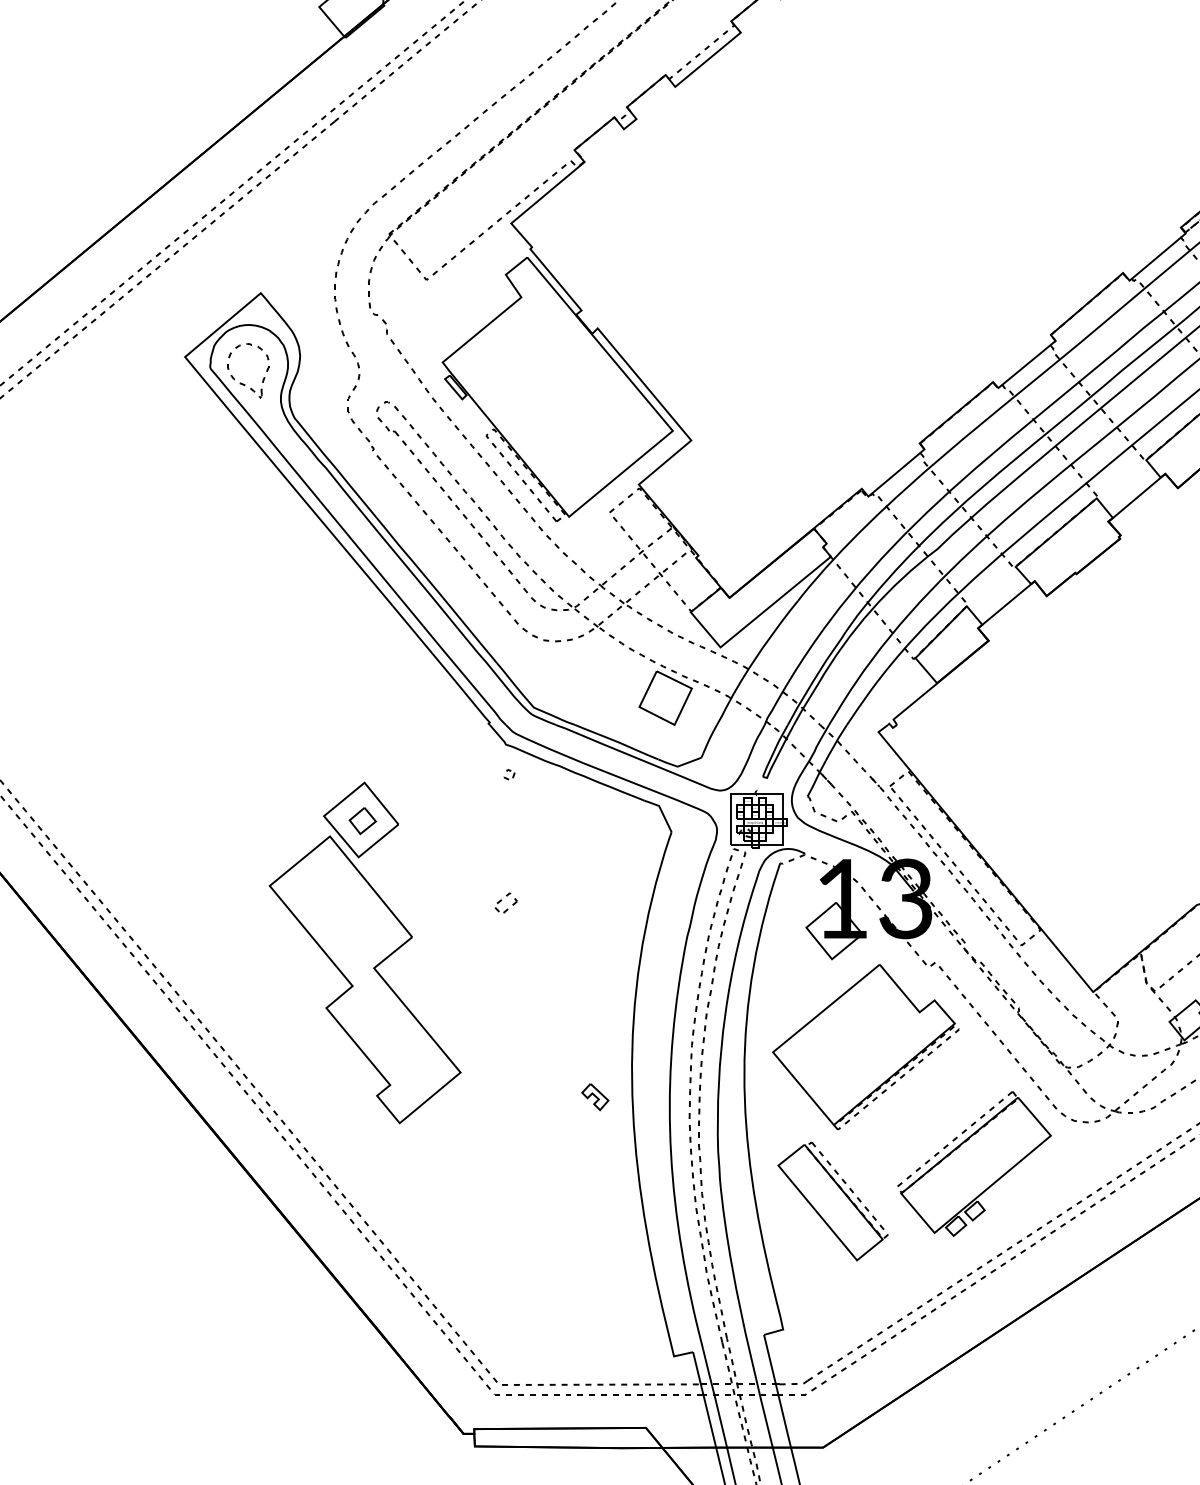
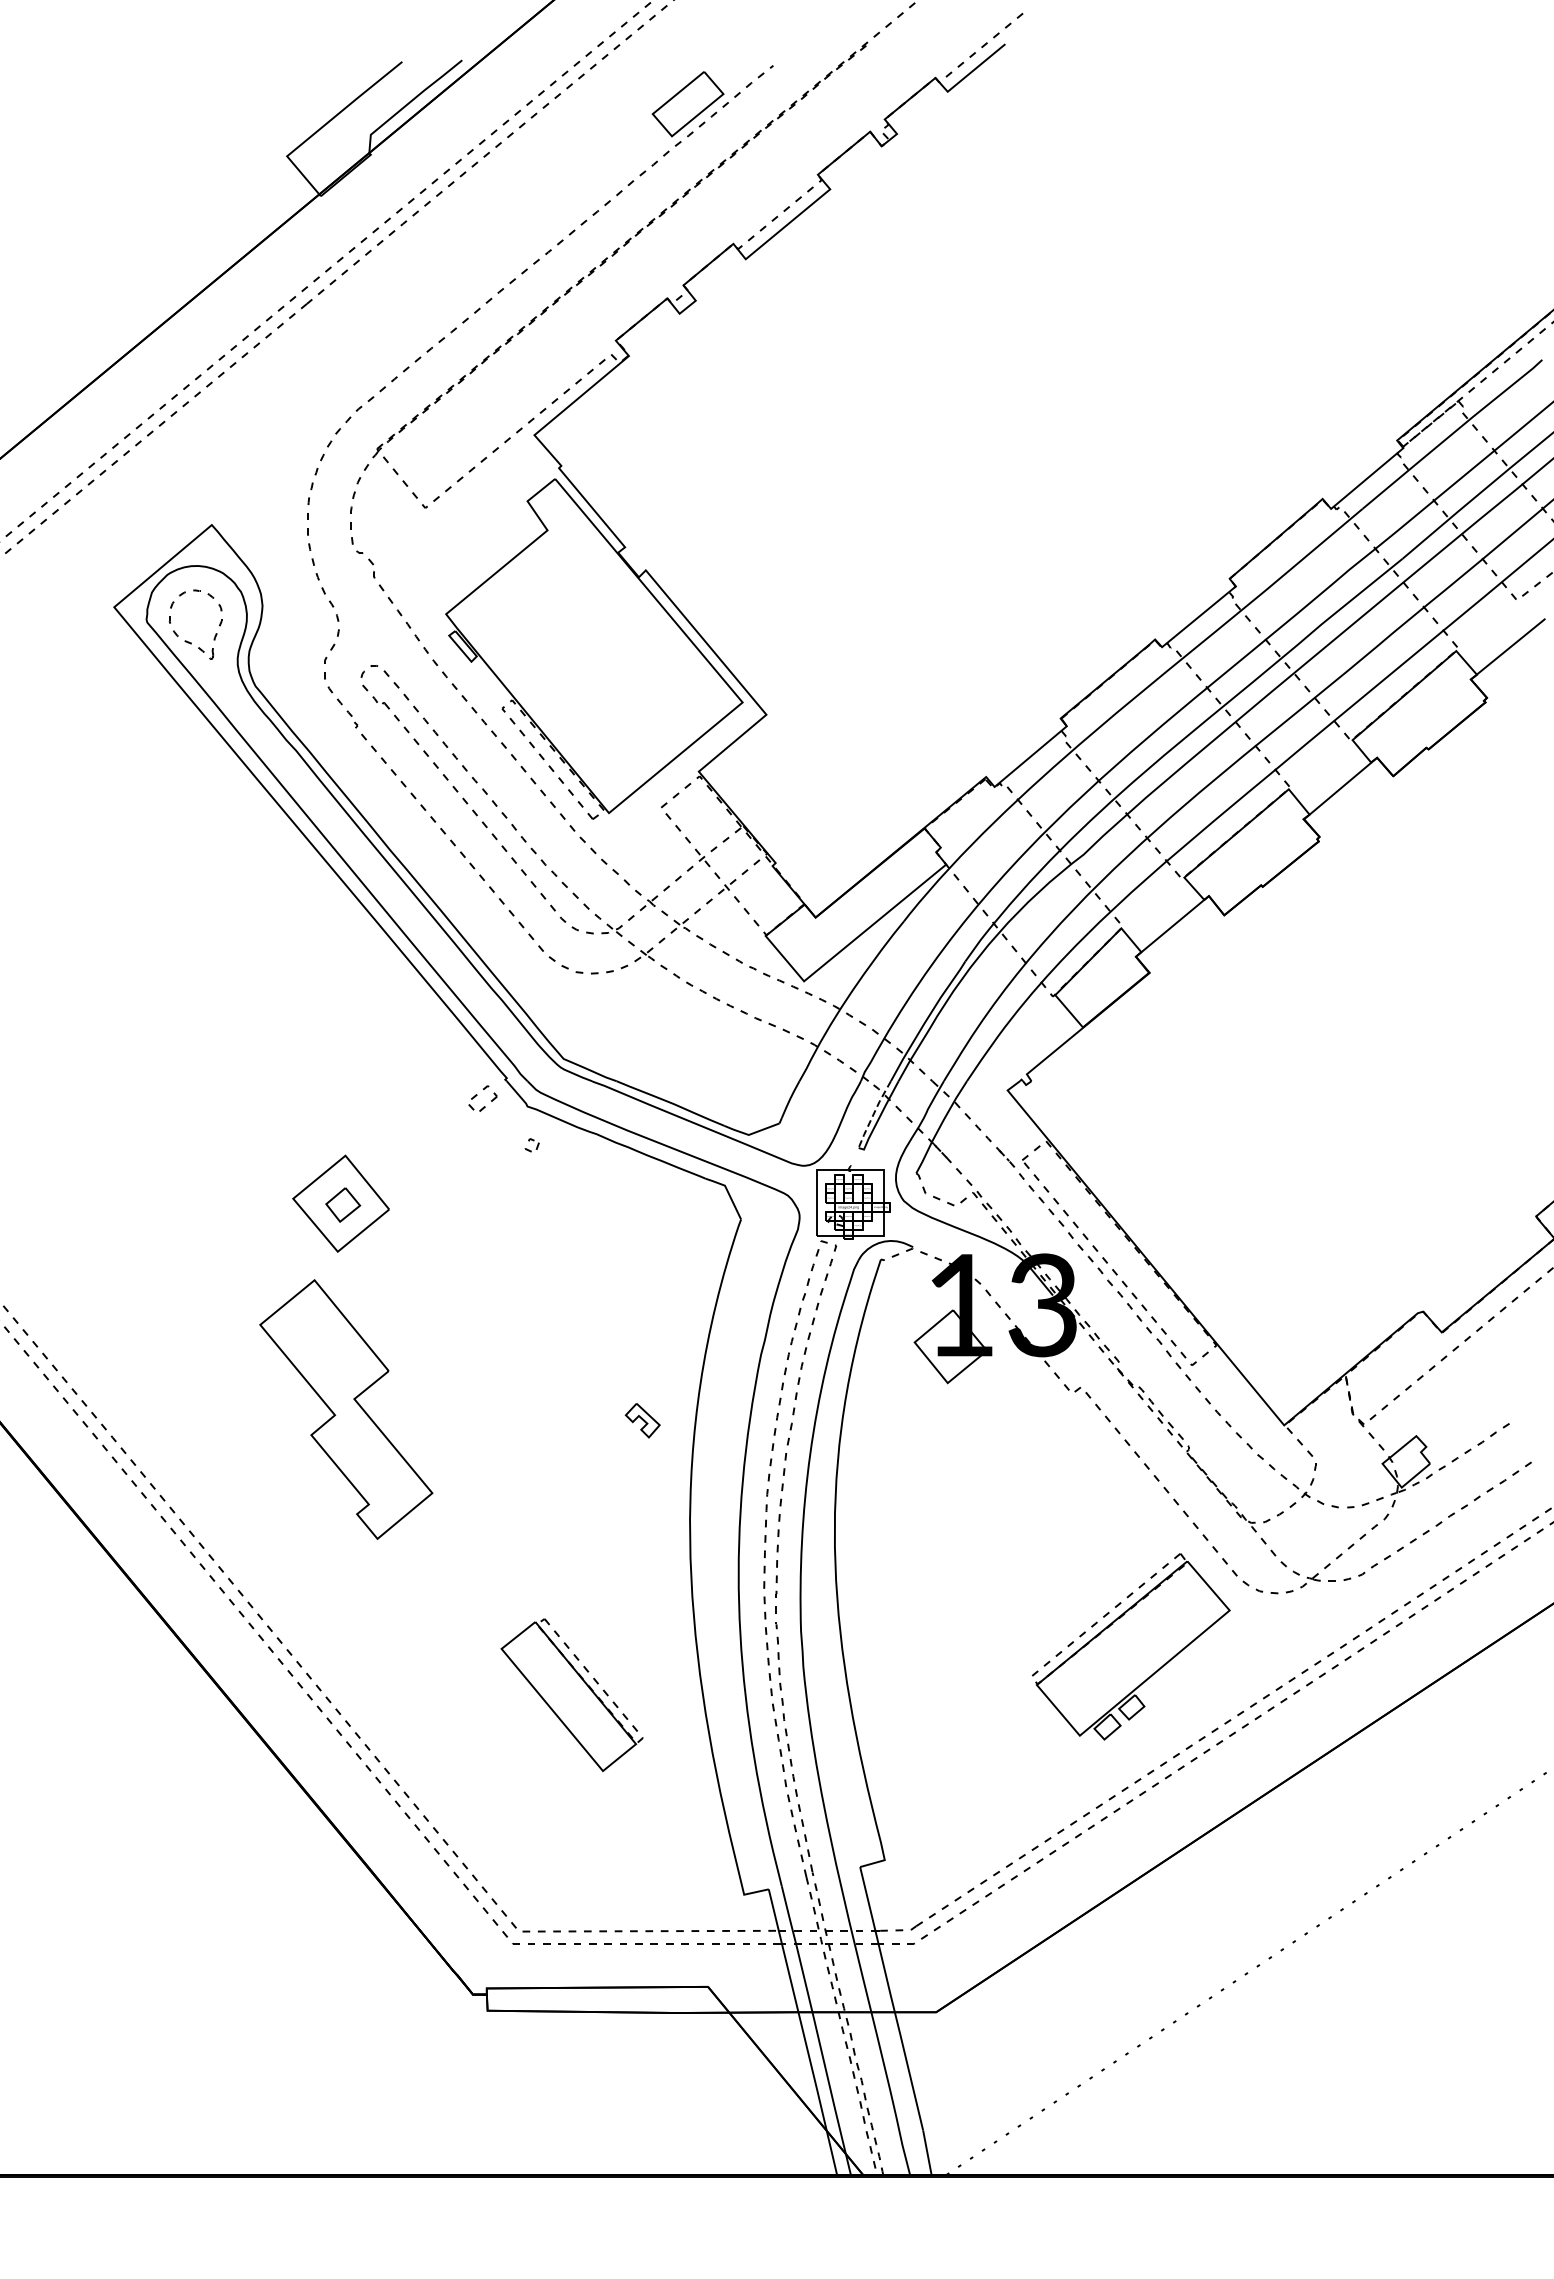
part: (665, 697) -> (733, 1046), removed
line: (774, 750) -> (873, 1114), solid -> dashed
part: (505, 902) -> (482, 1098), moved
part: (365, 979) -> (346, 1409), size x0.7
part: (865, 1047) -> (990, 1496), removed
part: (595, 1096) -> (642, 1420), moved
part: (832, 1200) -> (571, 1694), moved

